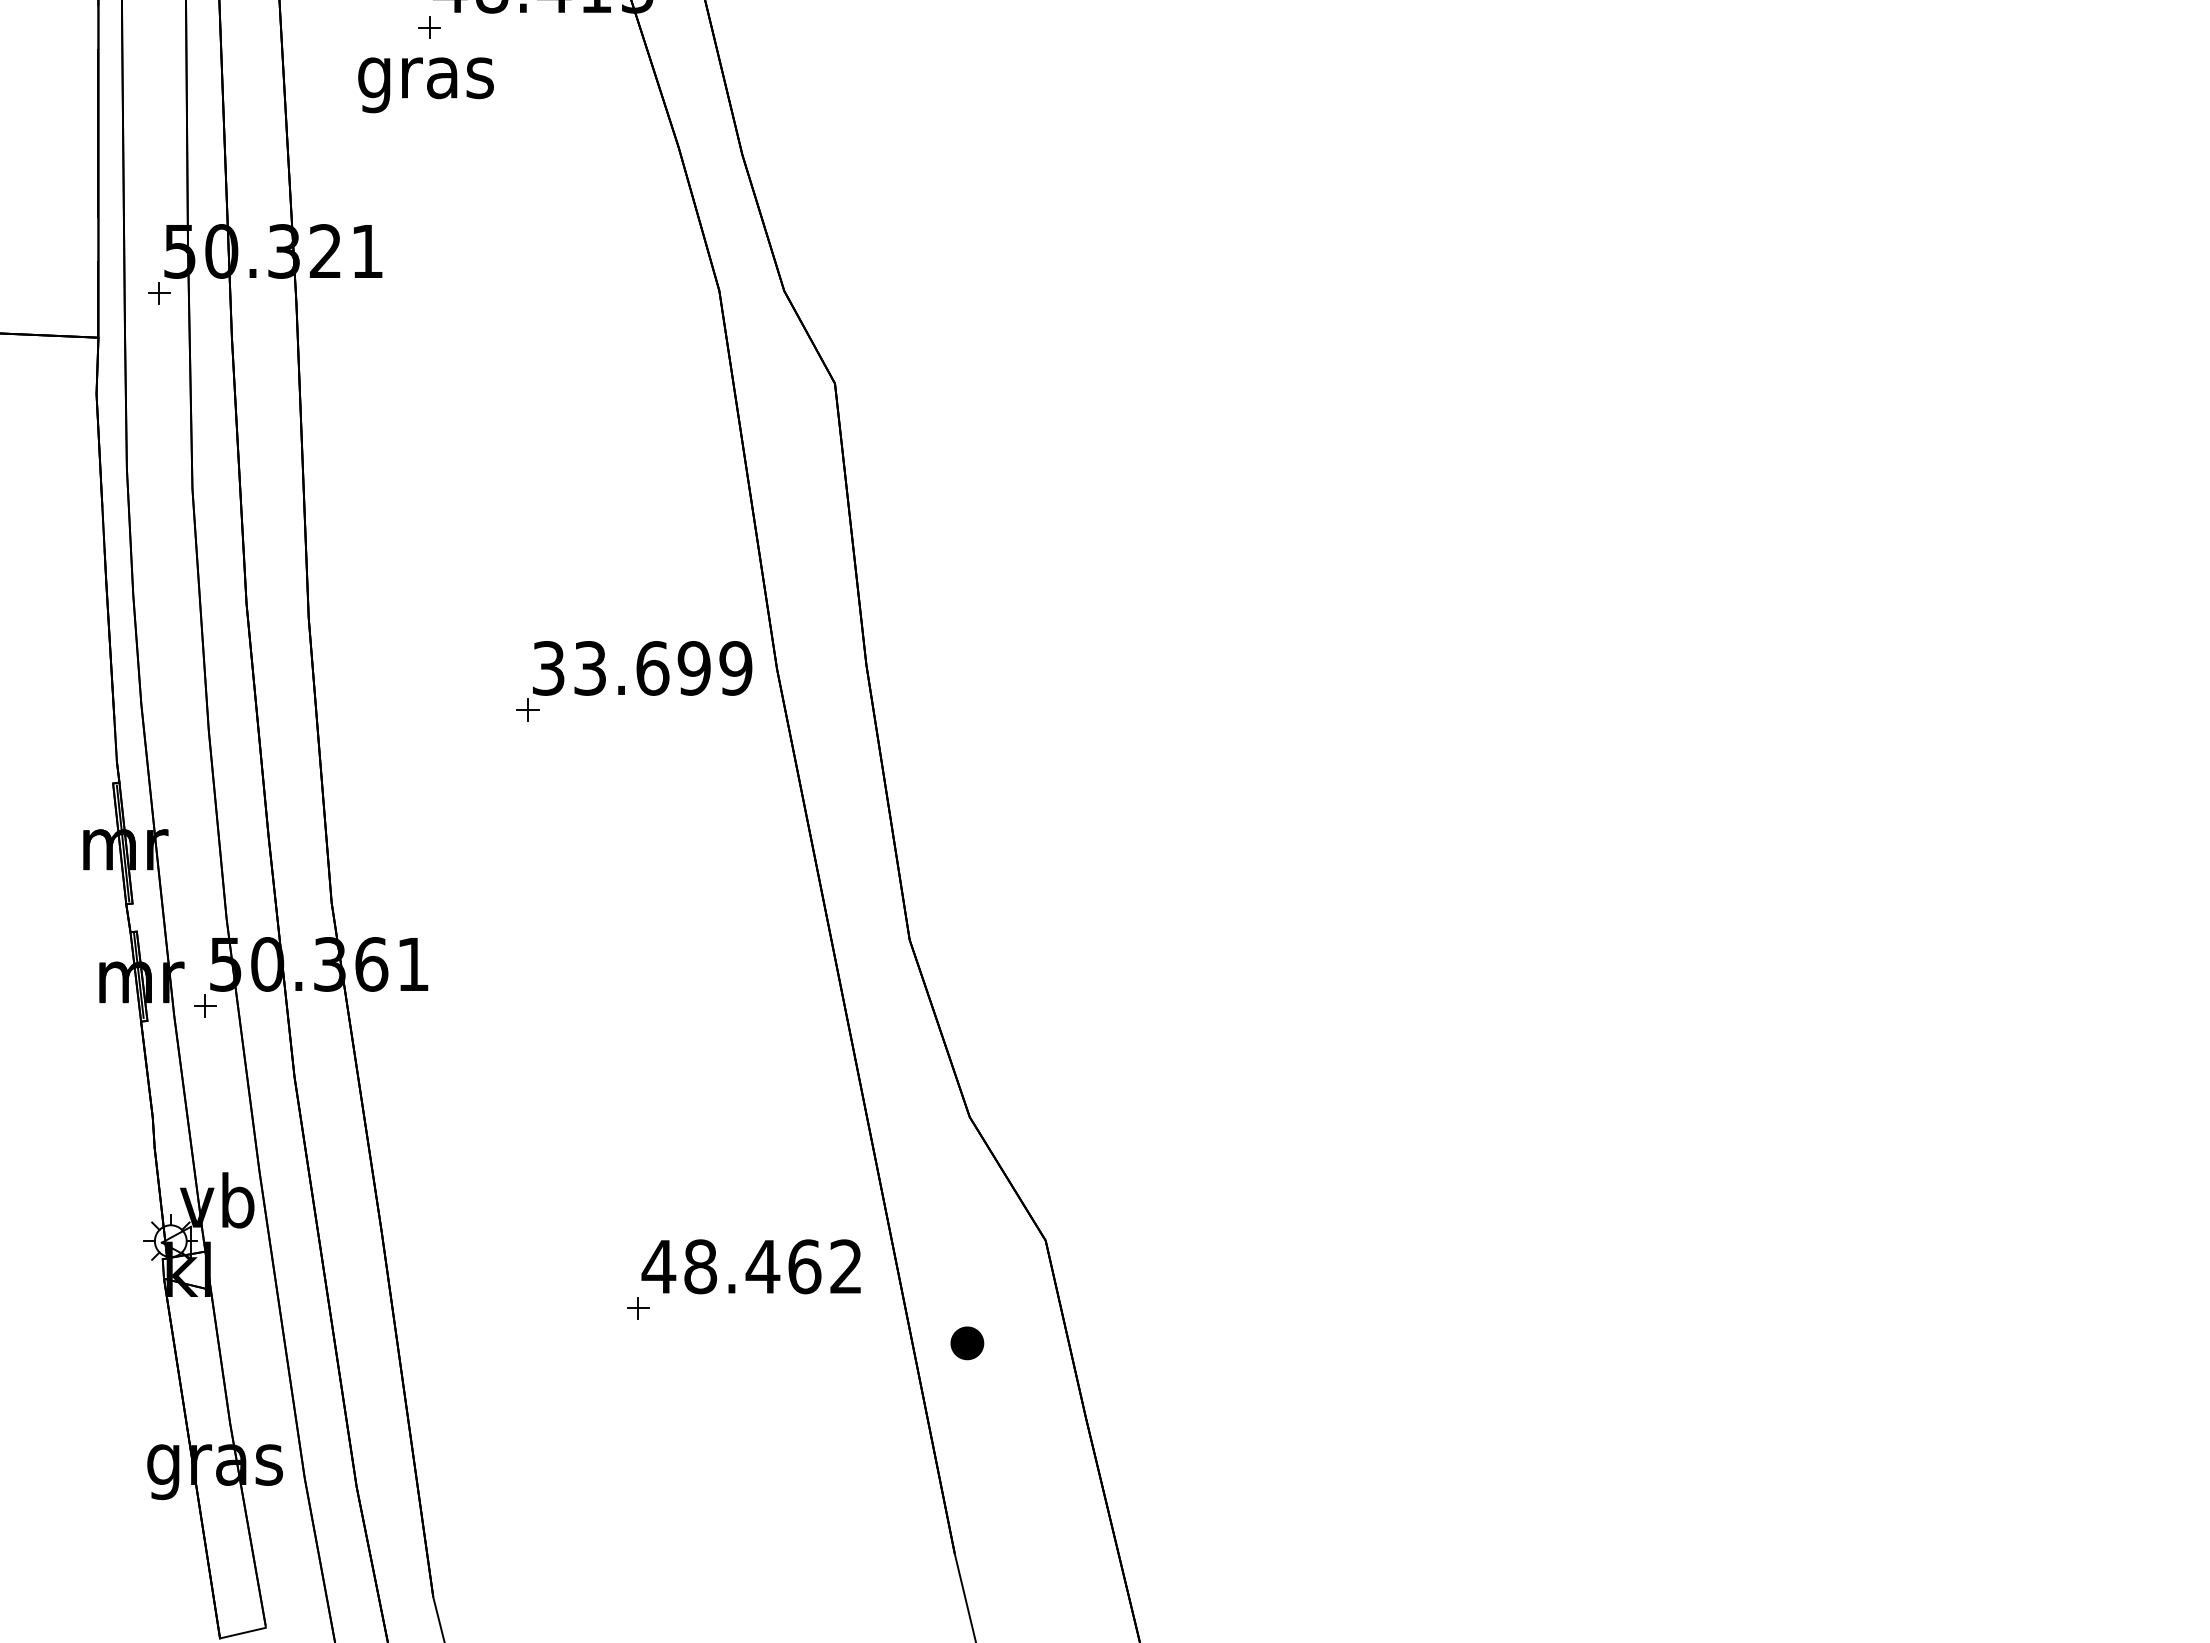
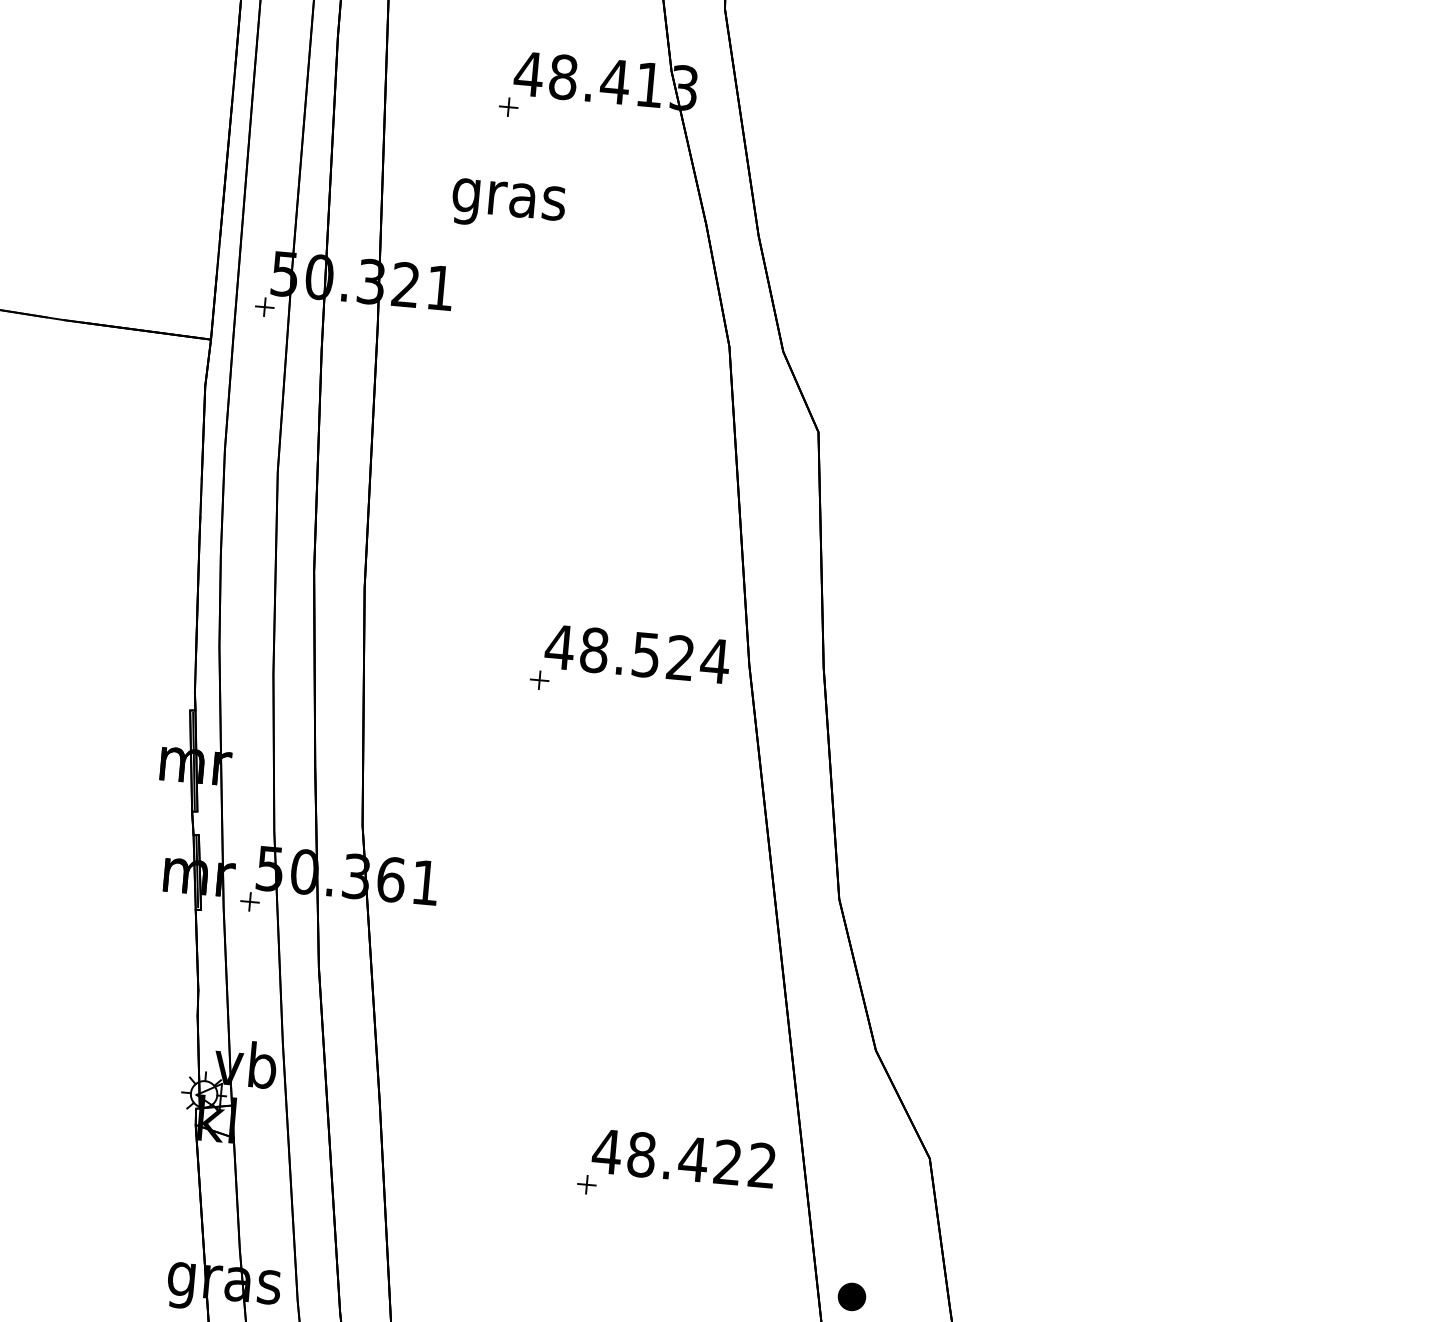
text: (425, 85) -> (508, 205), moved
text: (642, 668) -> (637, 654), 33.699 -> 48.524
text: (804, 1266) -> (727, 1162), 48.462 -> 48.422
part: (967, 1343) -> (852, 1297), moved

